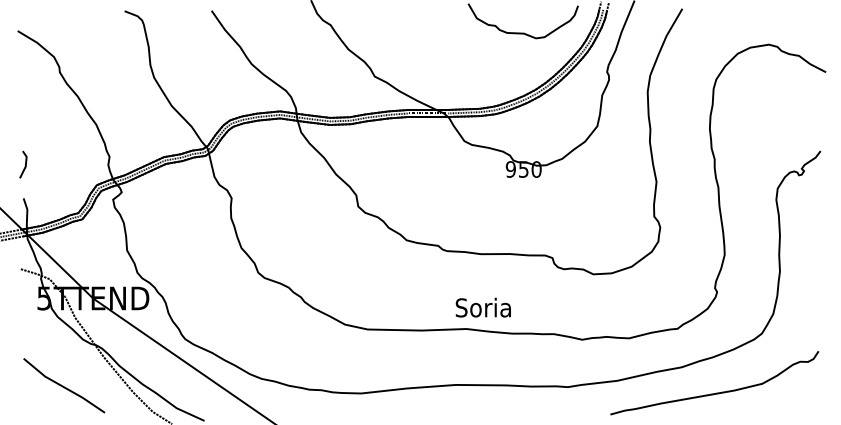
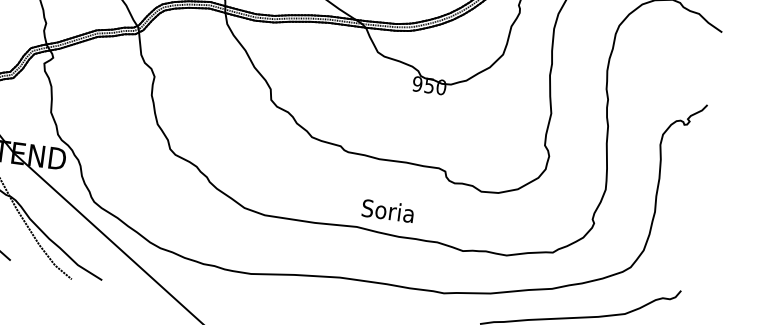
text: (482, 307) -> (387, 210), moved

